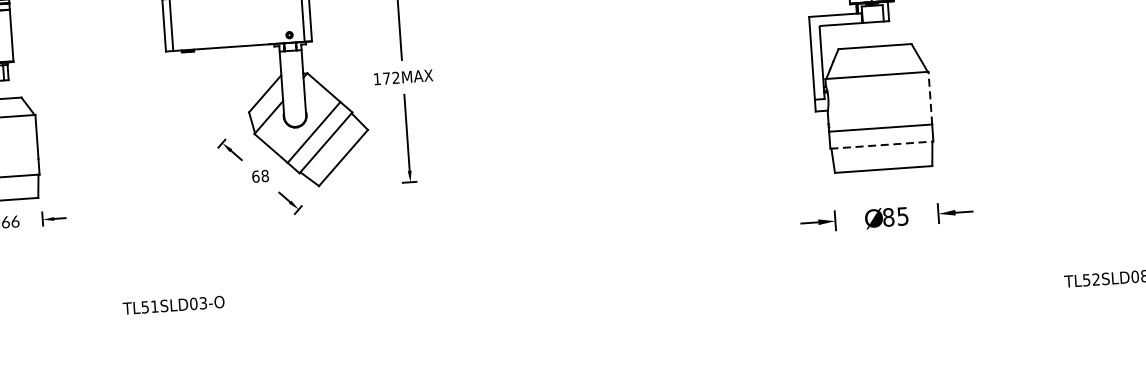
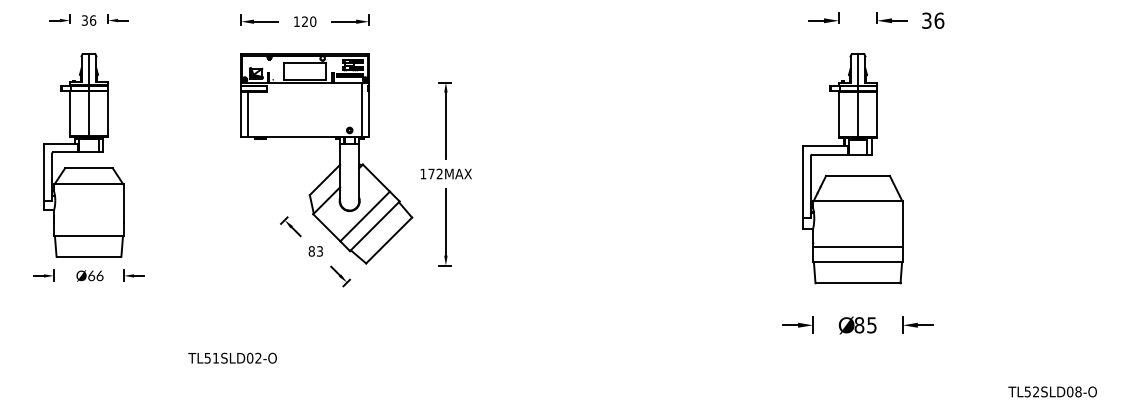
line: (929, 97) -> (902, 223), dashed -> solid
line: (882, 145) -> (858, 262), dashed -> solid
text: (260, 176) -> (315, 251), 68 -> 83
text: (203, 303) -> (258, 358), TL51SLD03-O -> TL51SLD02-O

